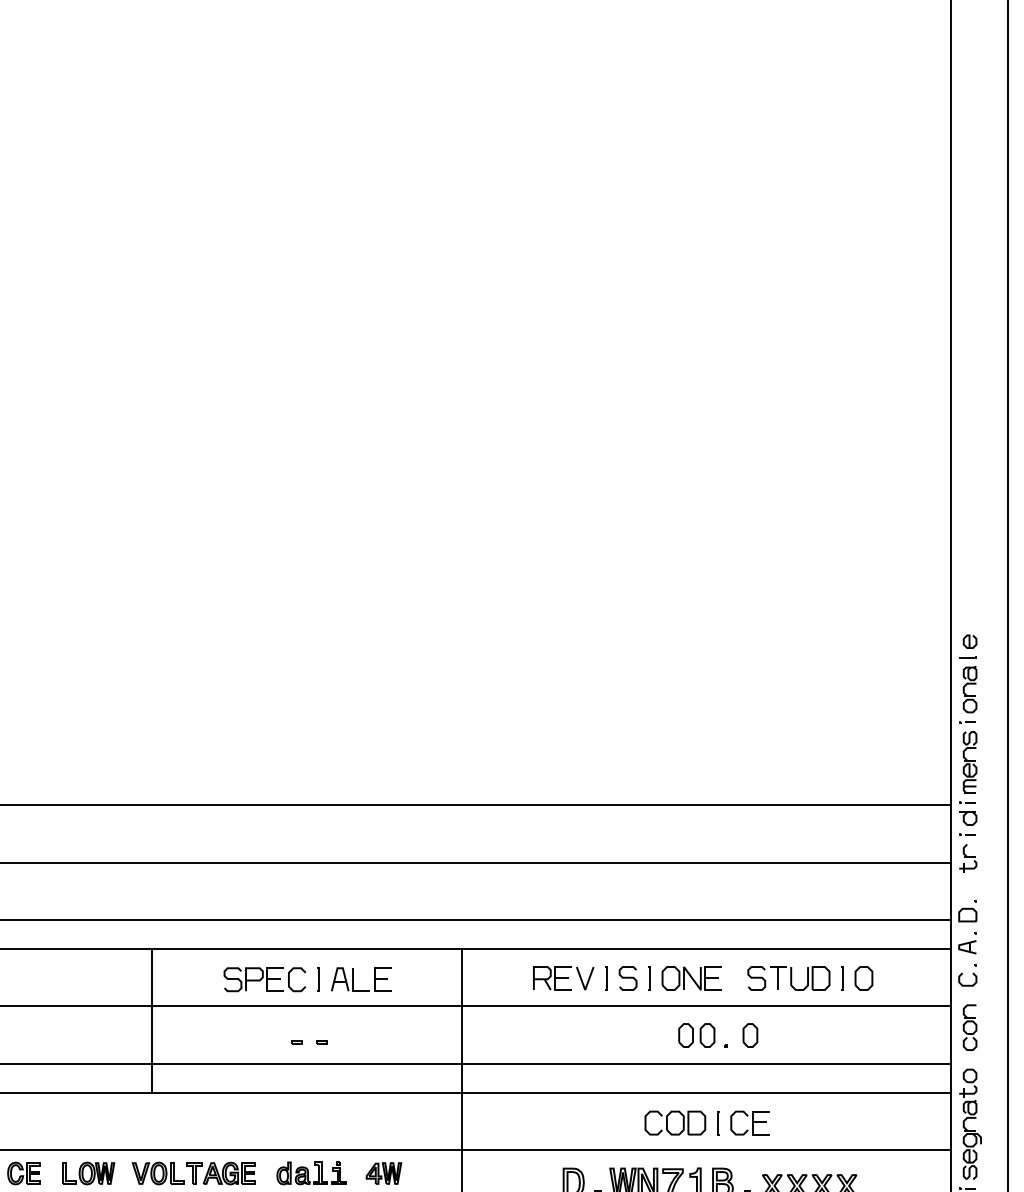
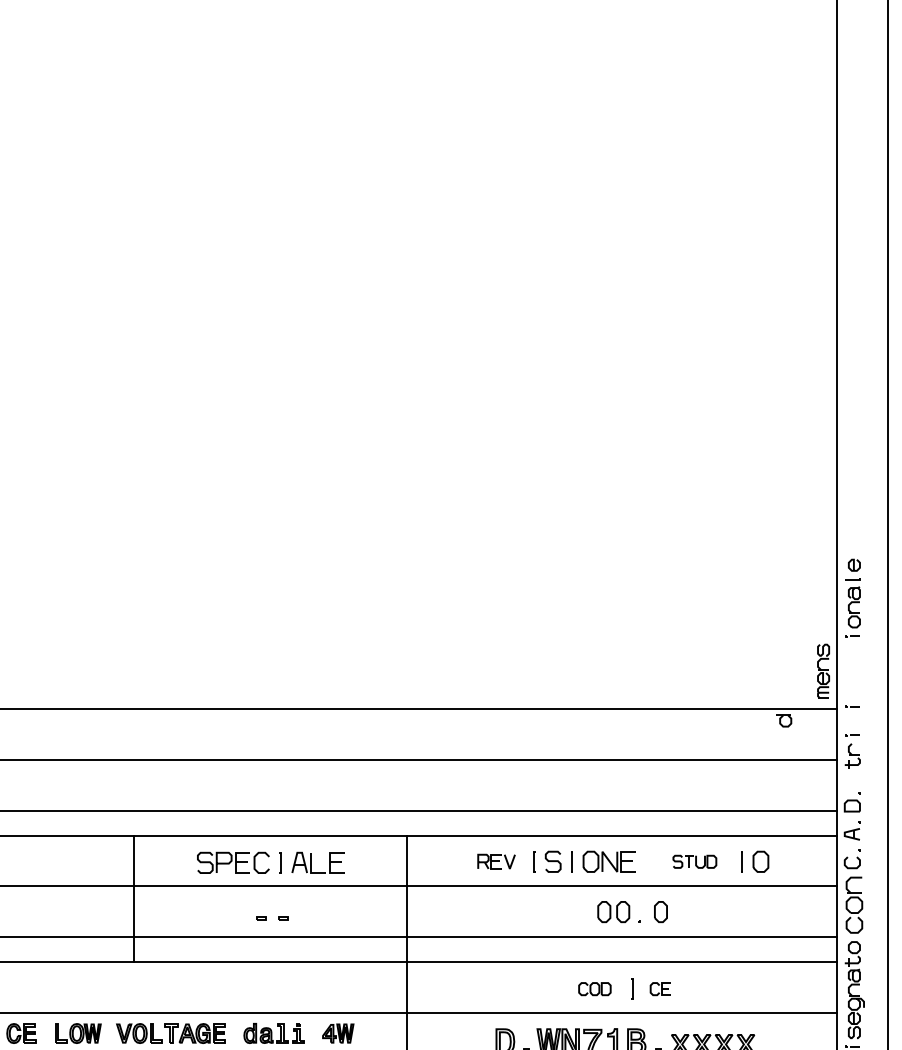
part: (969, 762) -> (823, 671), moved
part: (968, 818) -> (784, 720), moved
part: (563, 978) -> (496, 861), size x0.7
part: (788, 978) -> (694, 861), size x0.6
part: (969, 1027) -> (853, 904), size x1.4
part: (675, 1122) -> (594, 988), size x0.6
part: (749, 1122) -> (660, 988), size x0.6

